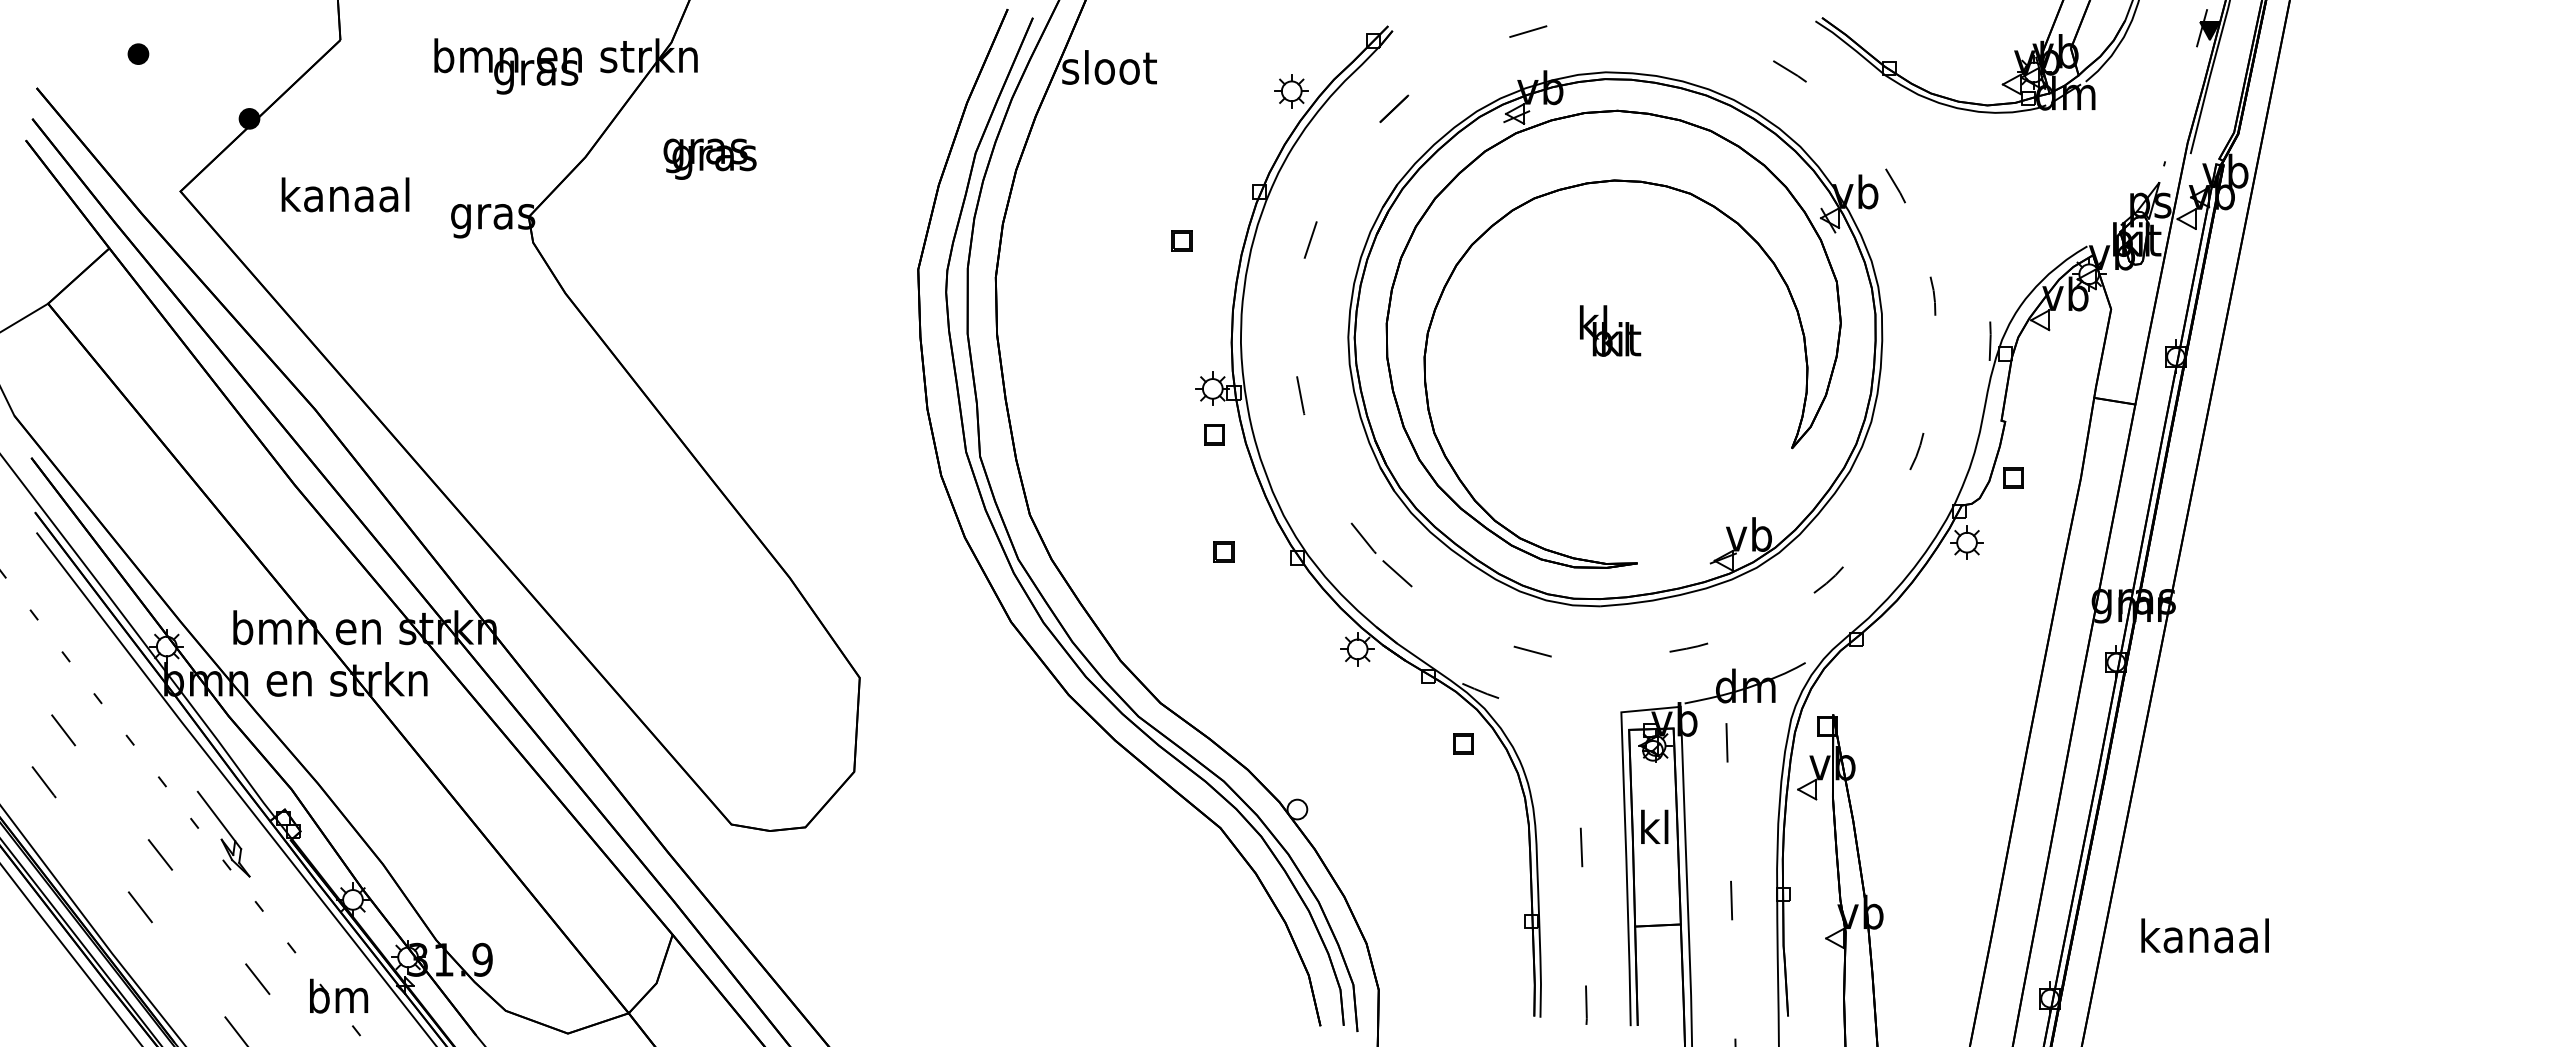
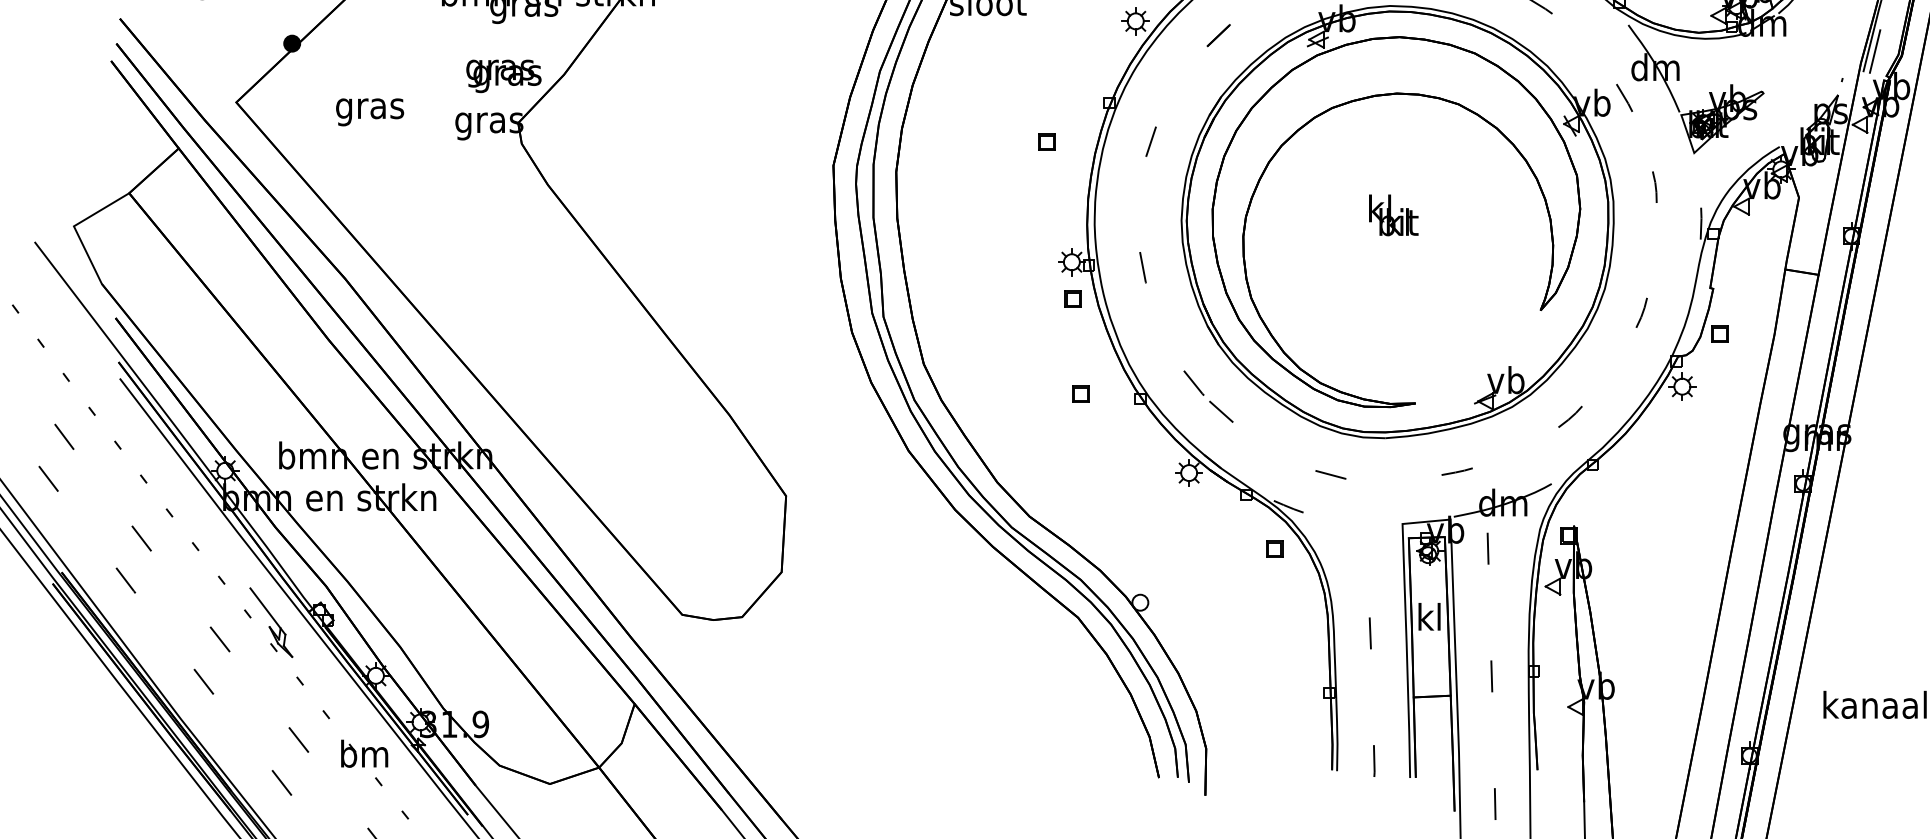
line: (2204, 128) -> (1874, 51), added
text: (709, 158) -> (503, 75), moved
part: (2000, 178) -> (1709, 91), added
text: (345, 198) -> (369, 108), kanaal -> gras

